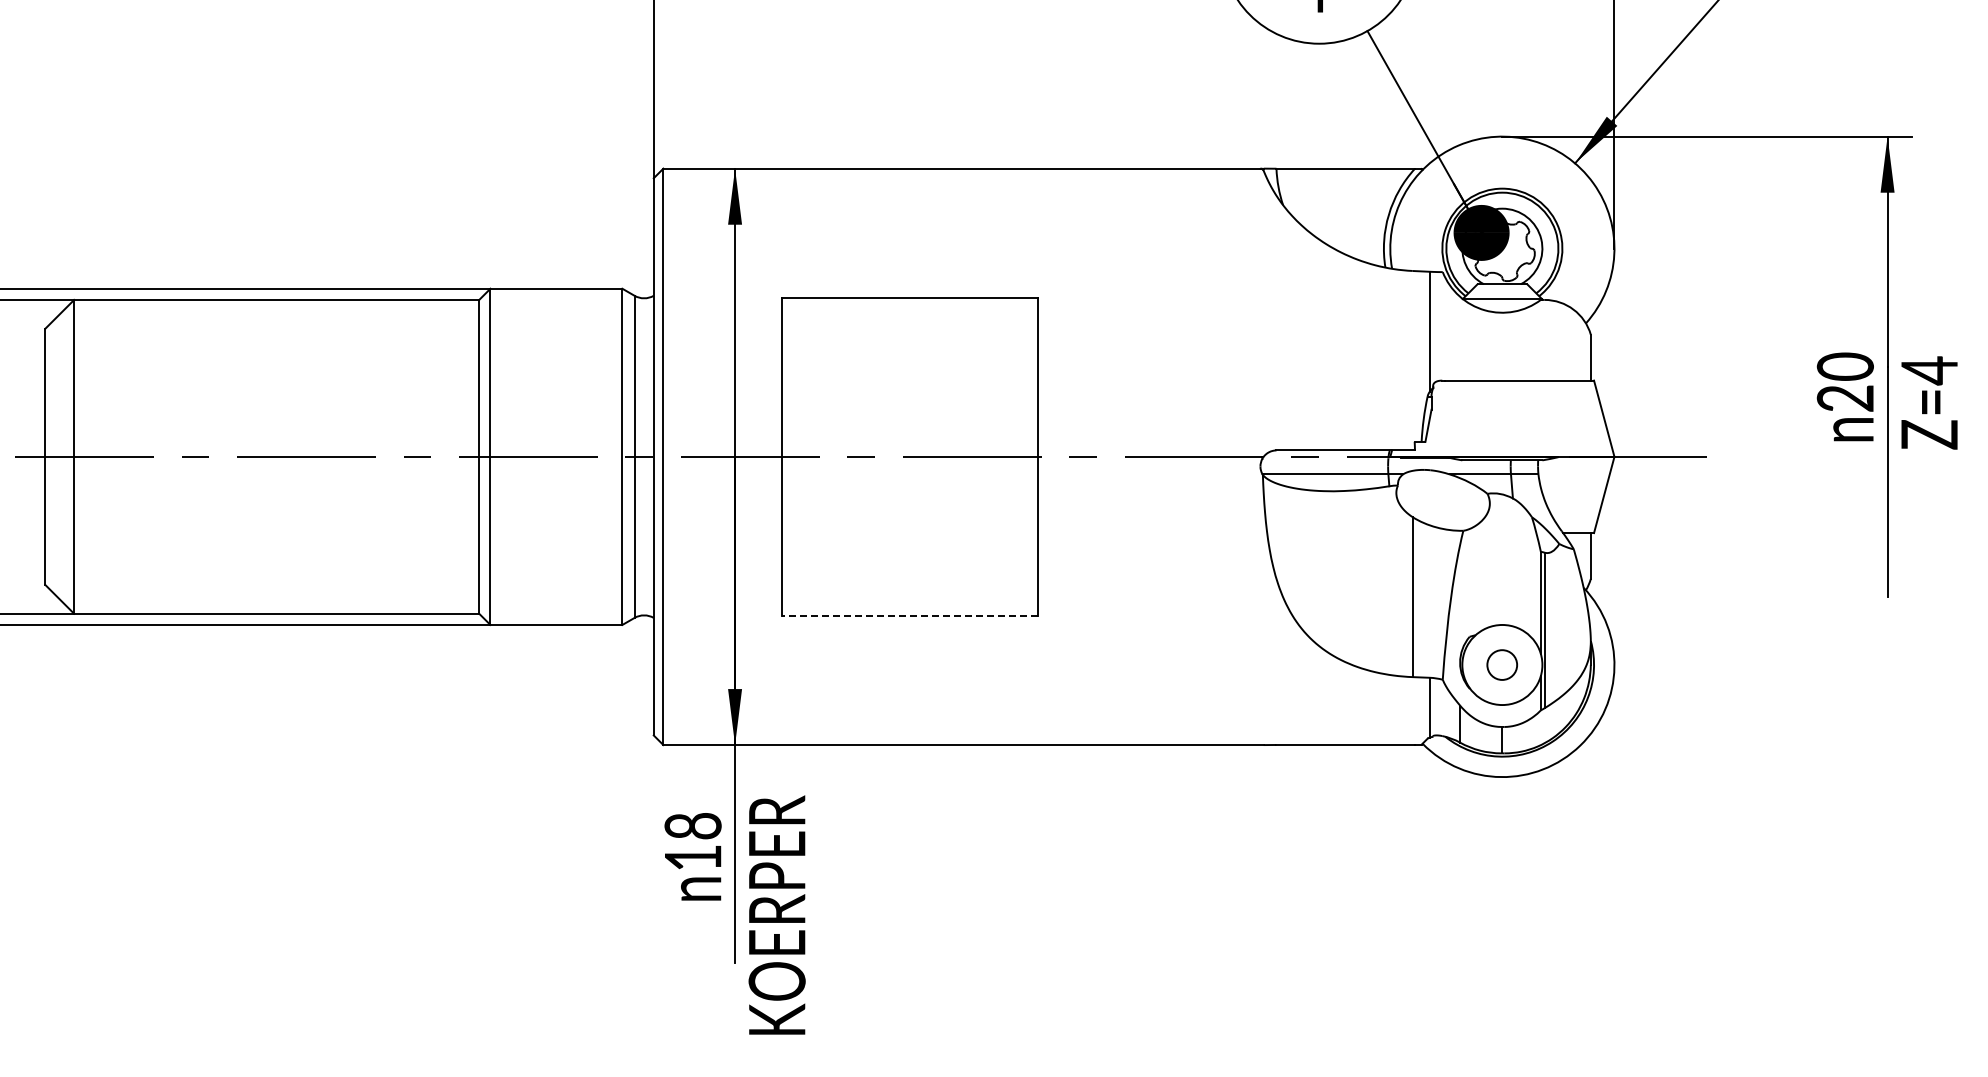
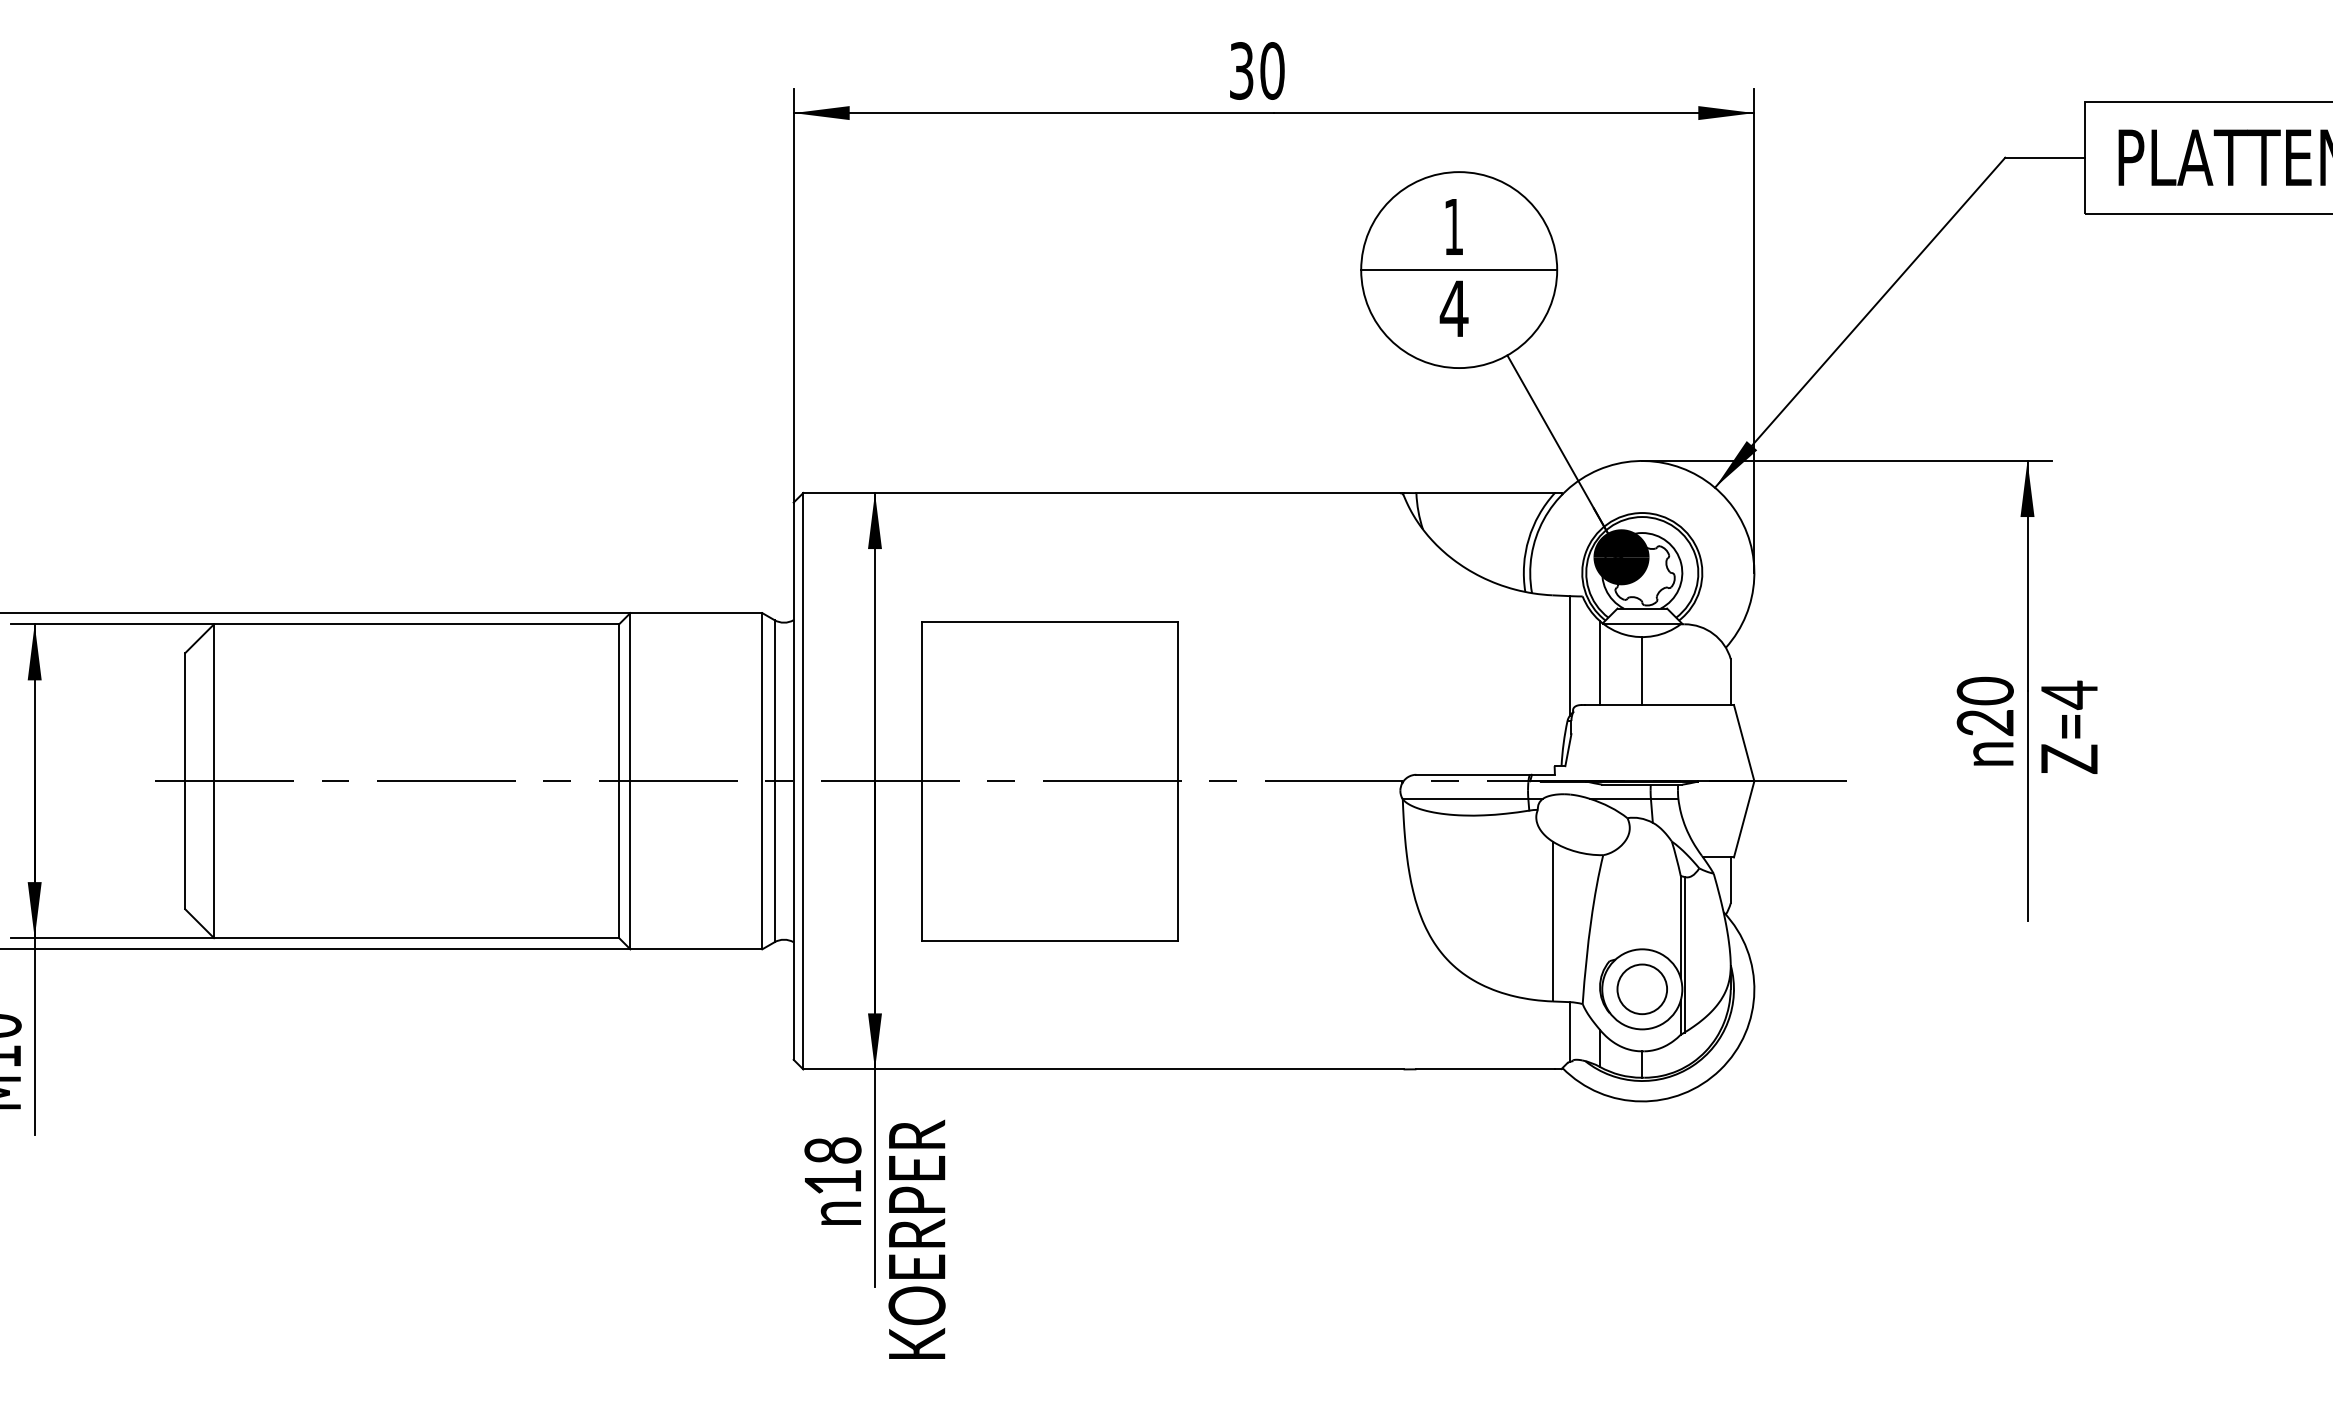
line: (1460, 339) -> (1600, 663), added
line: (1502, 347) -> (1642, 671), added
line: (909, 616) -> (1049, 940), dashed -> solid
circle: (1501, 665) -> (1641, 989), size x1.67

